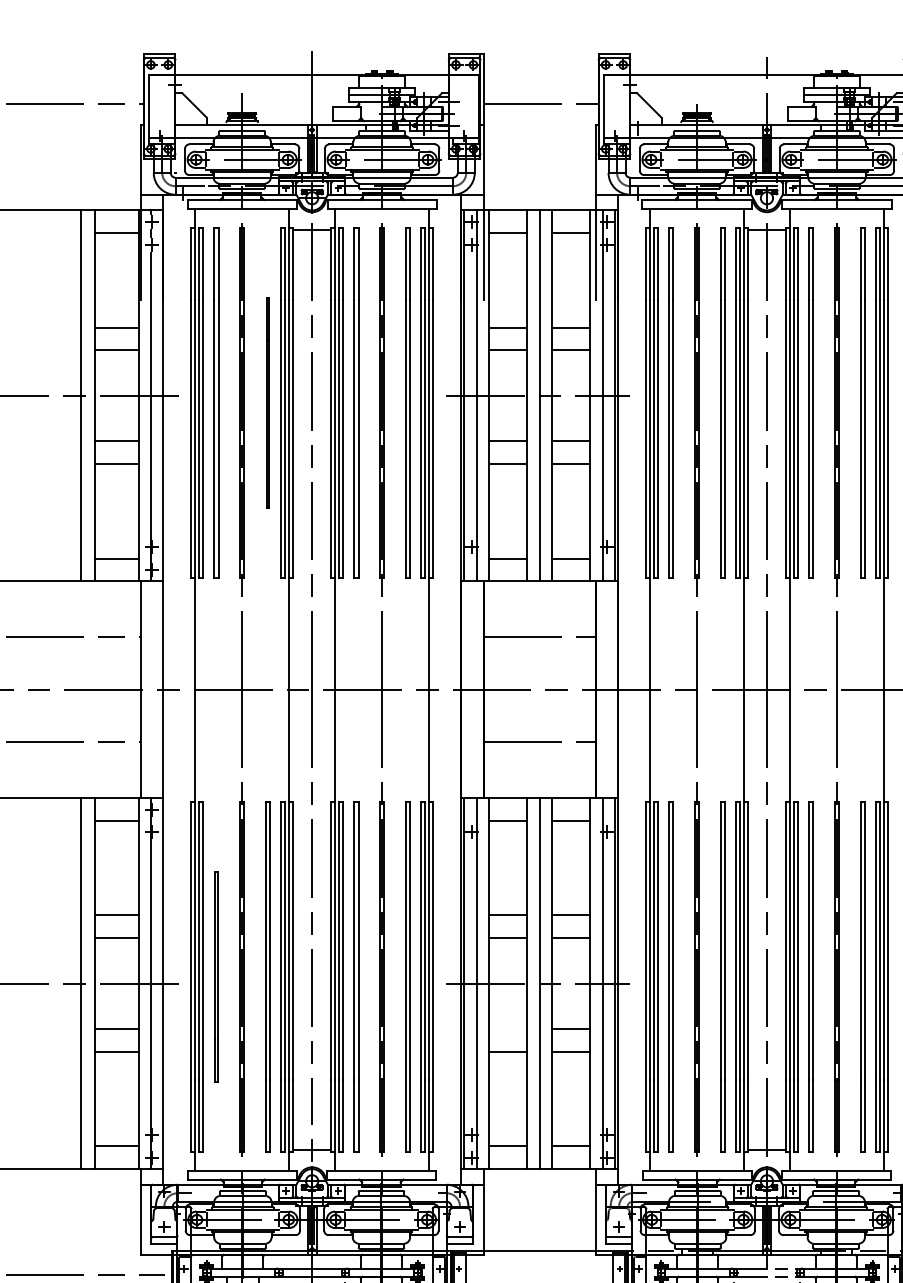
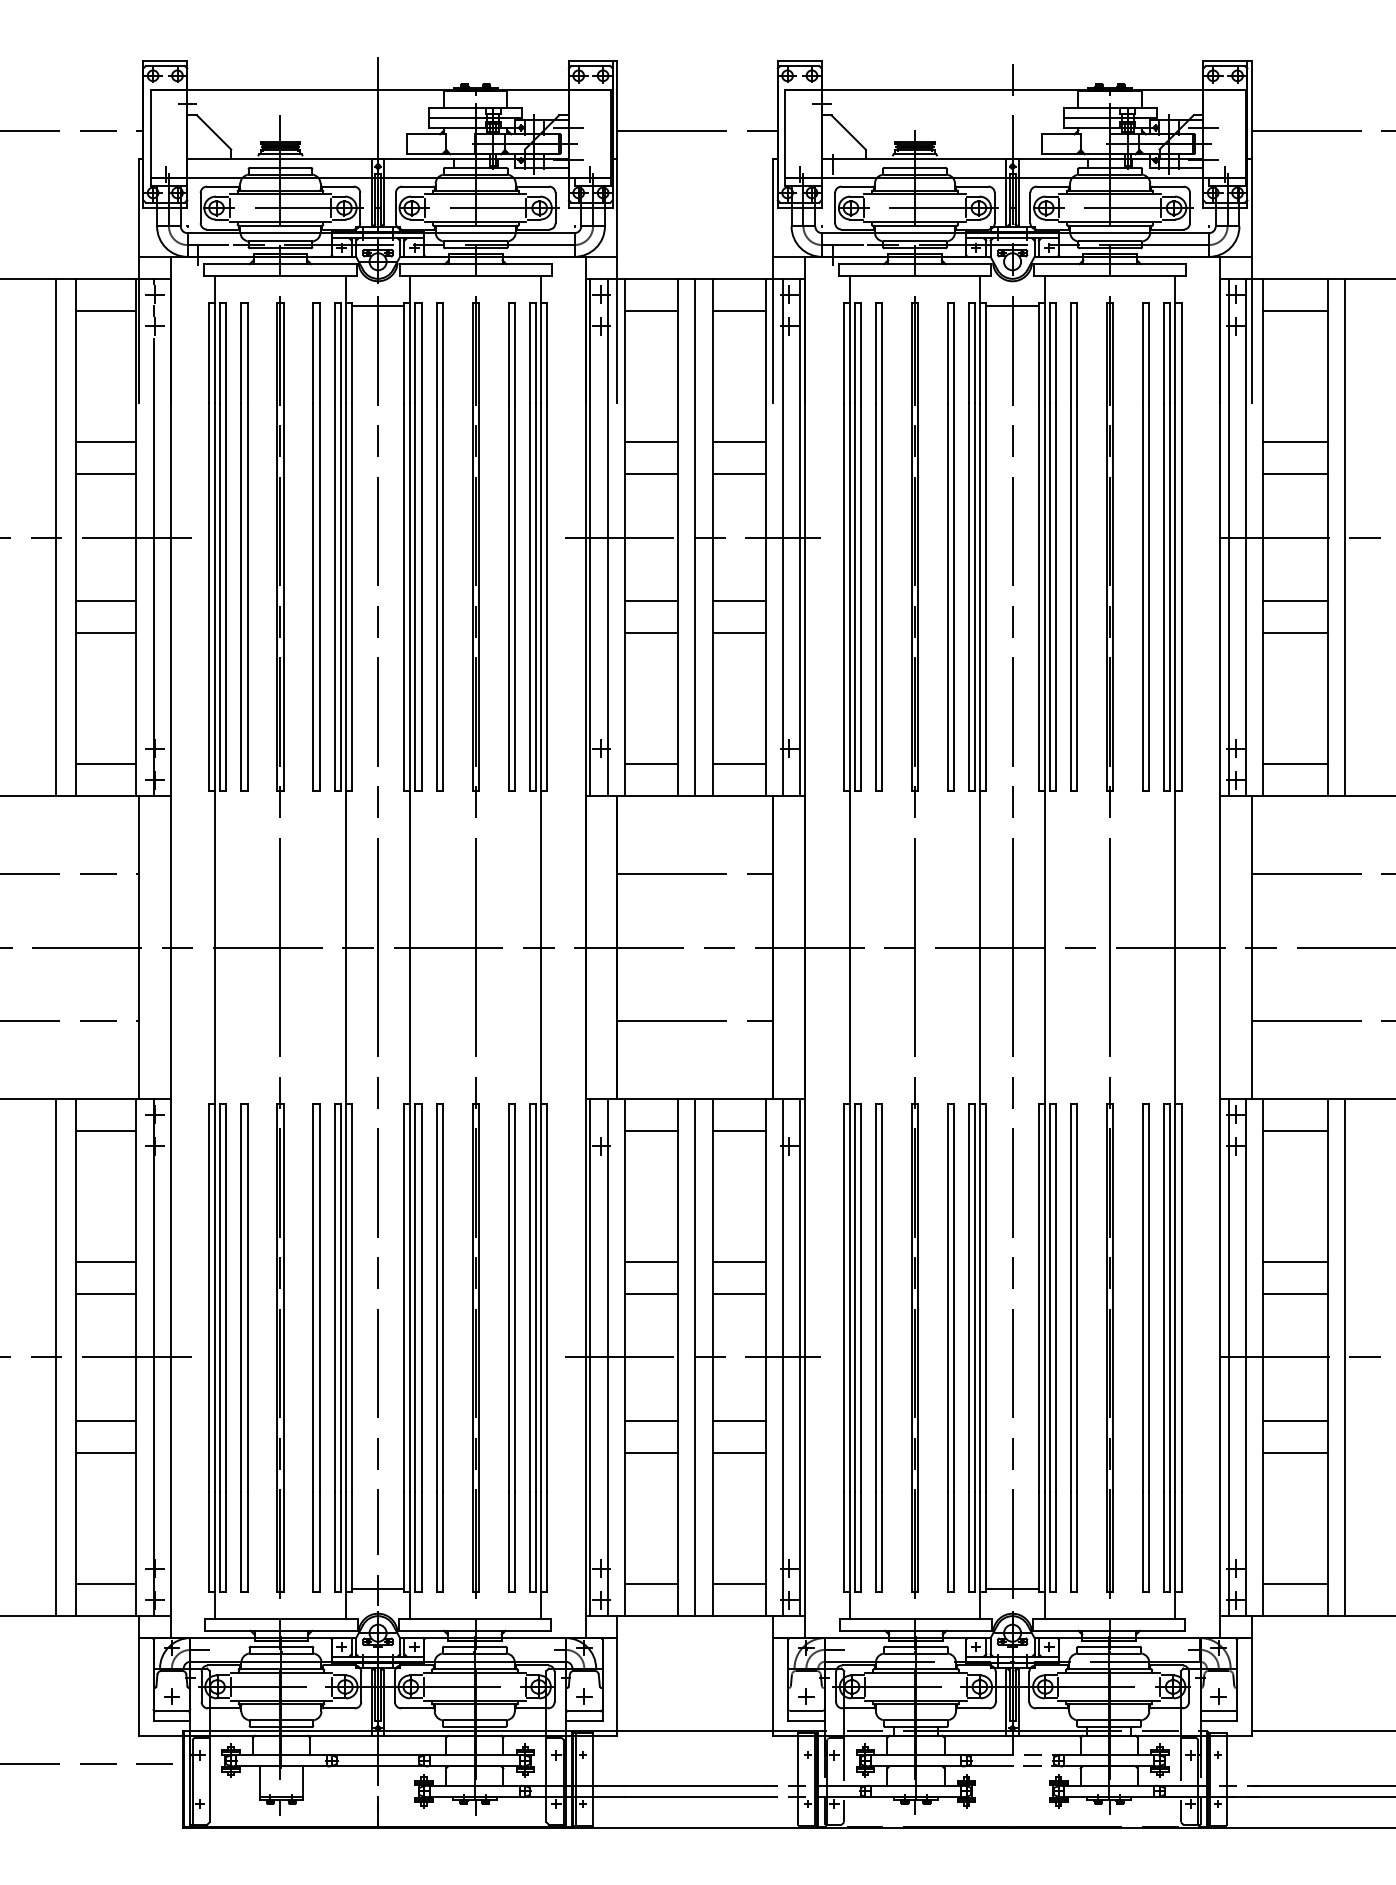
part: (268, 402) -> (316, 546), size x1.67
part: (216, 976) -> (244, 1347), size x1.67
line: (508, 1028) -> (651, 1420), added

